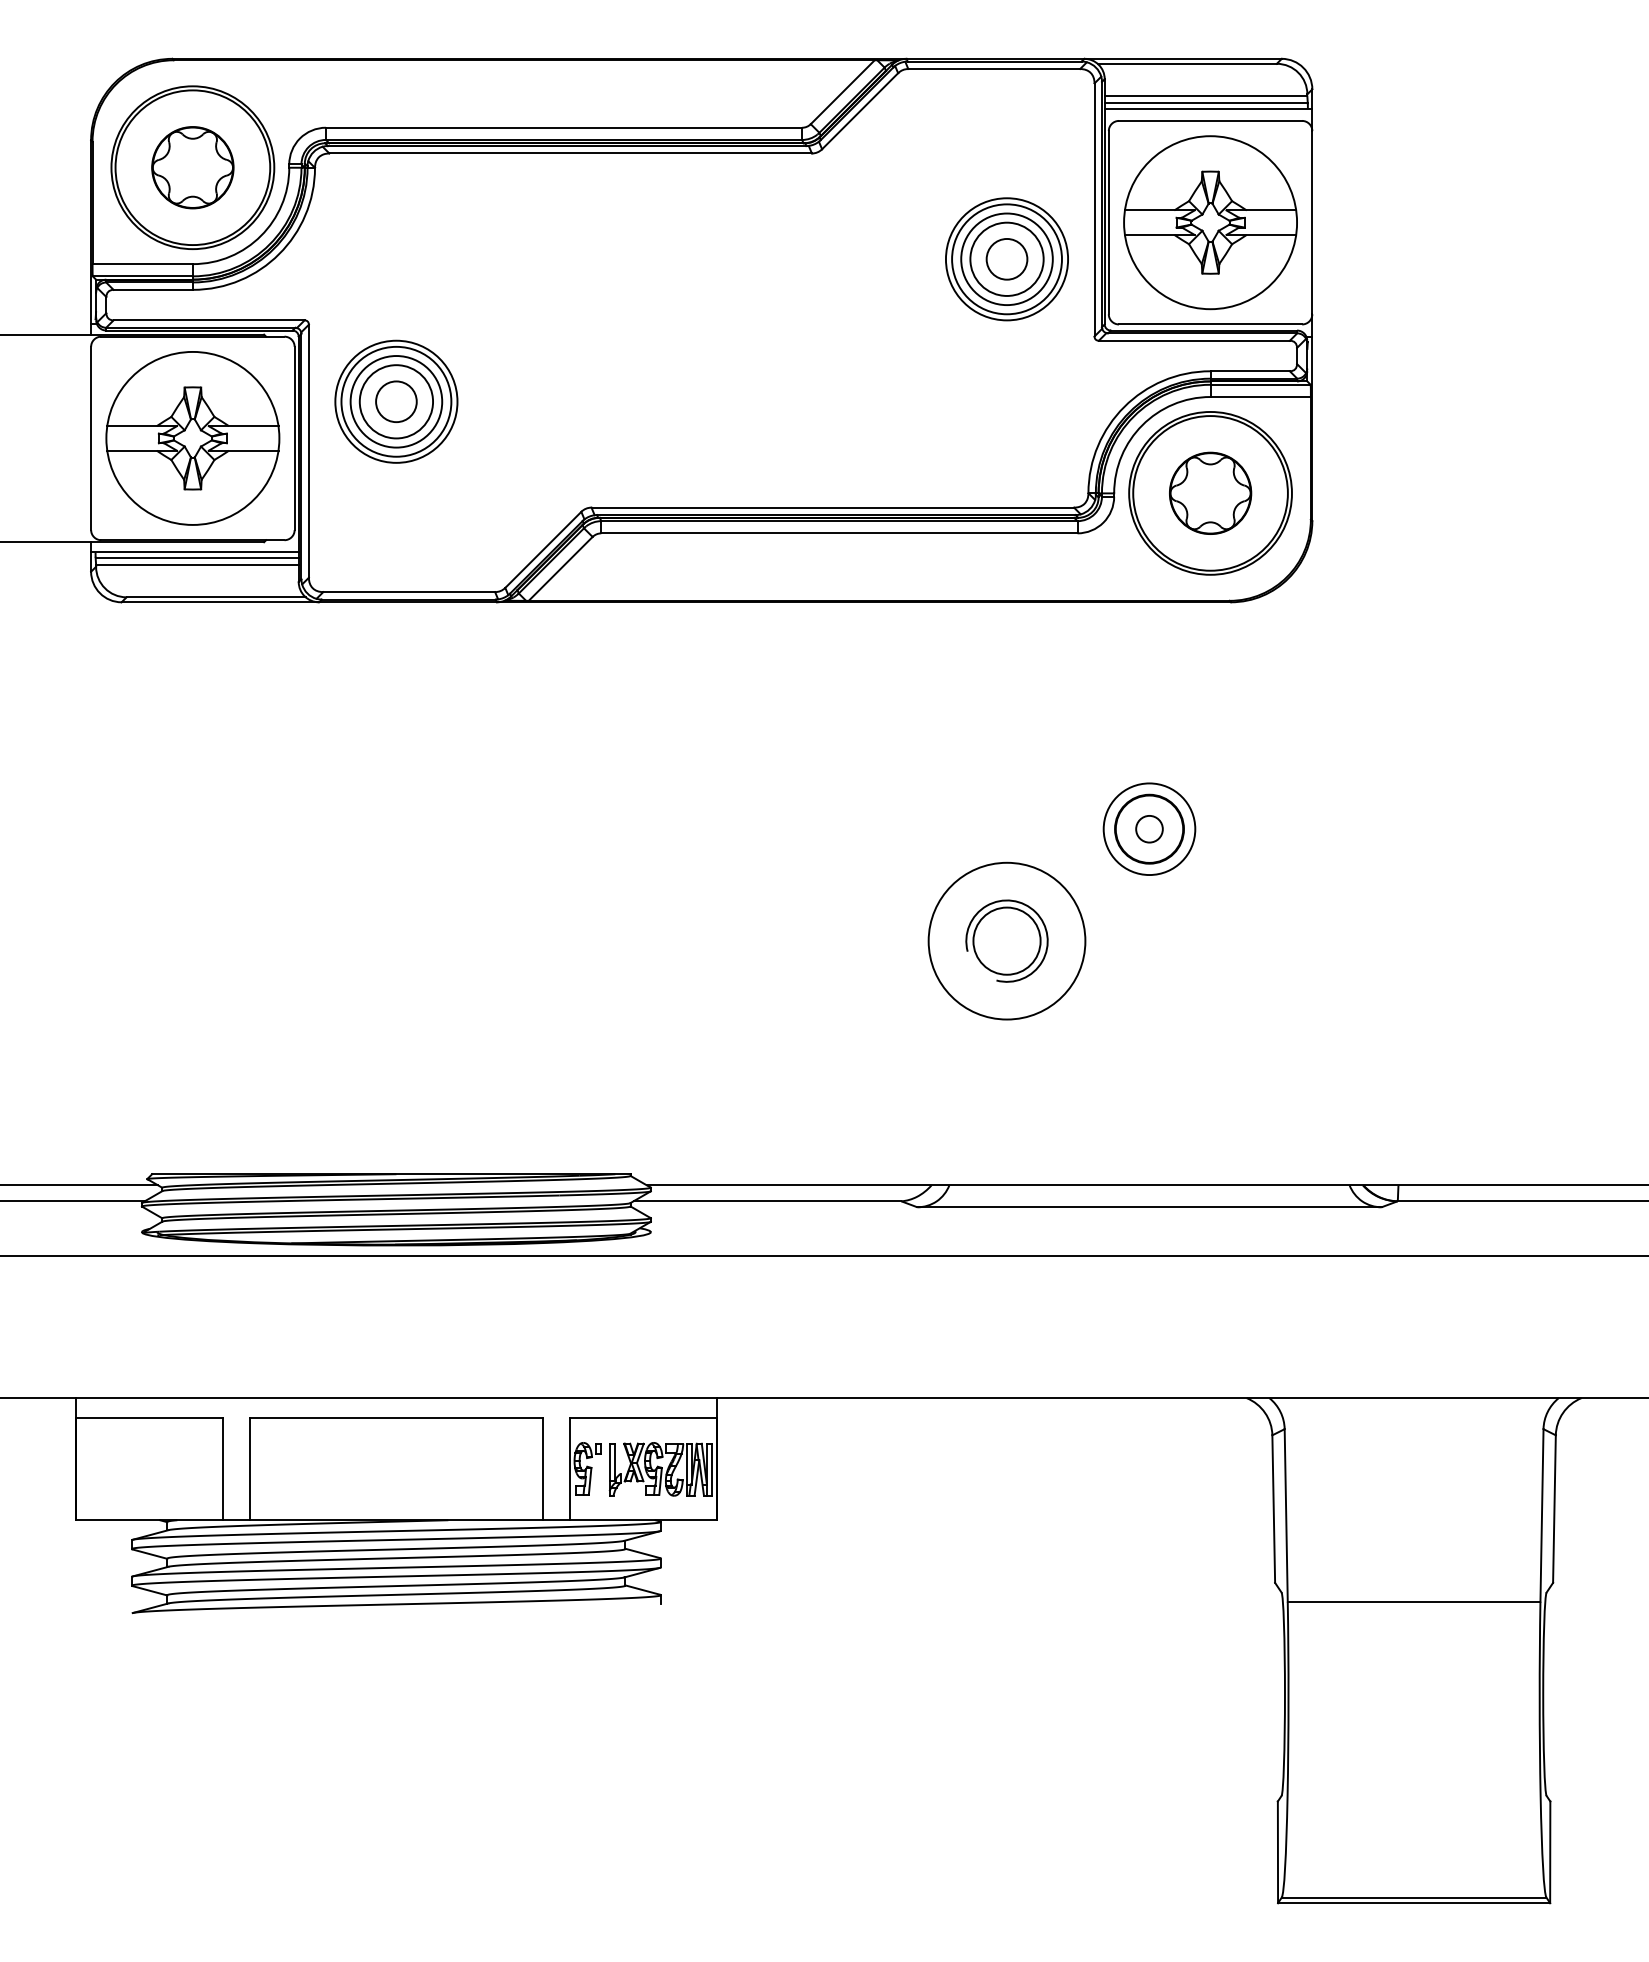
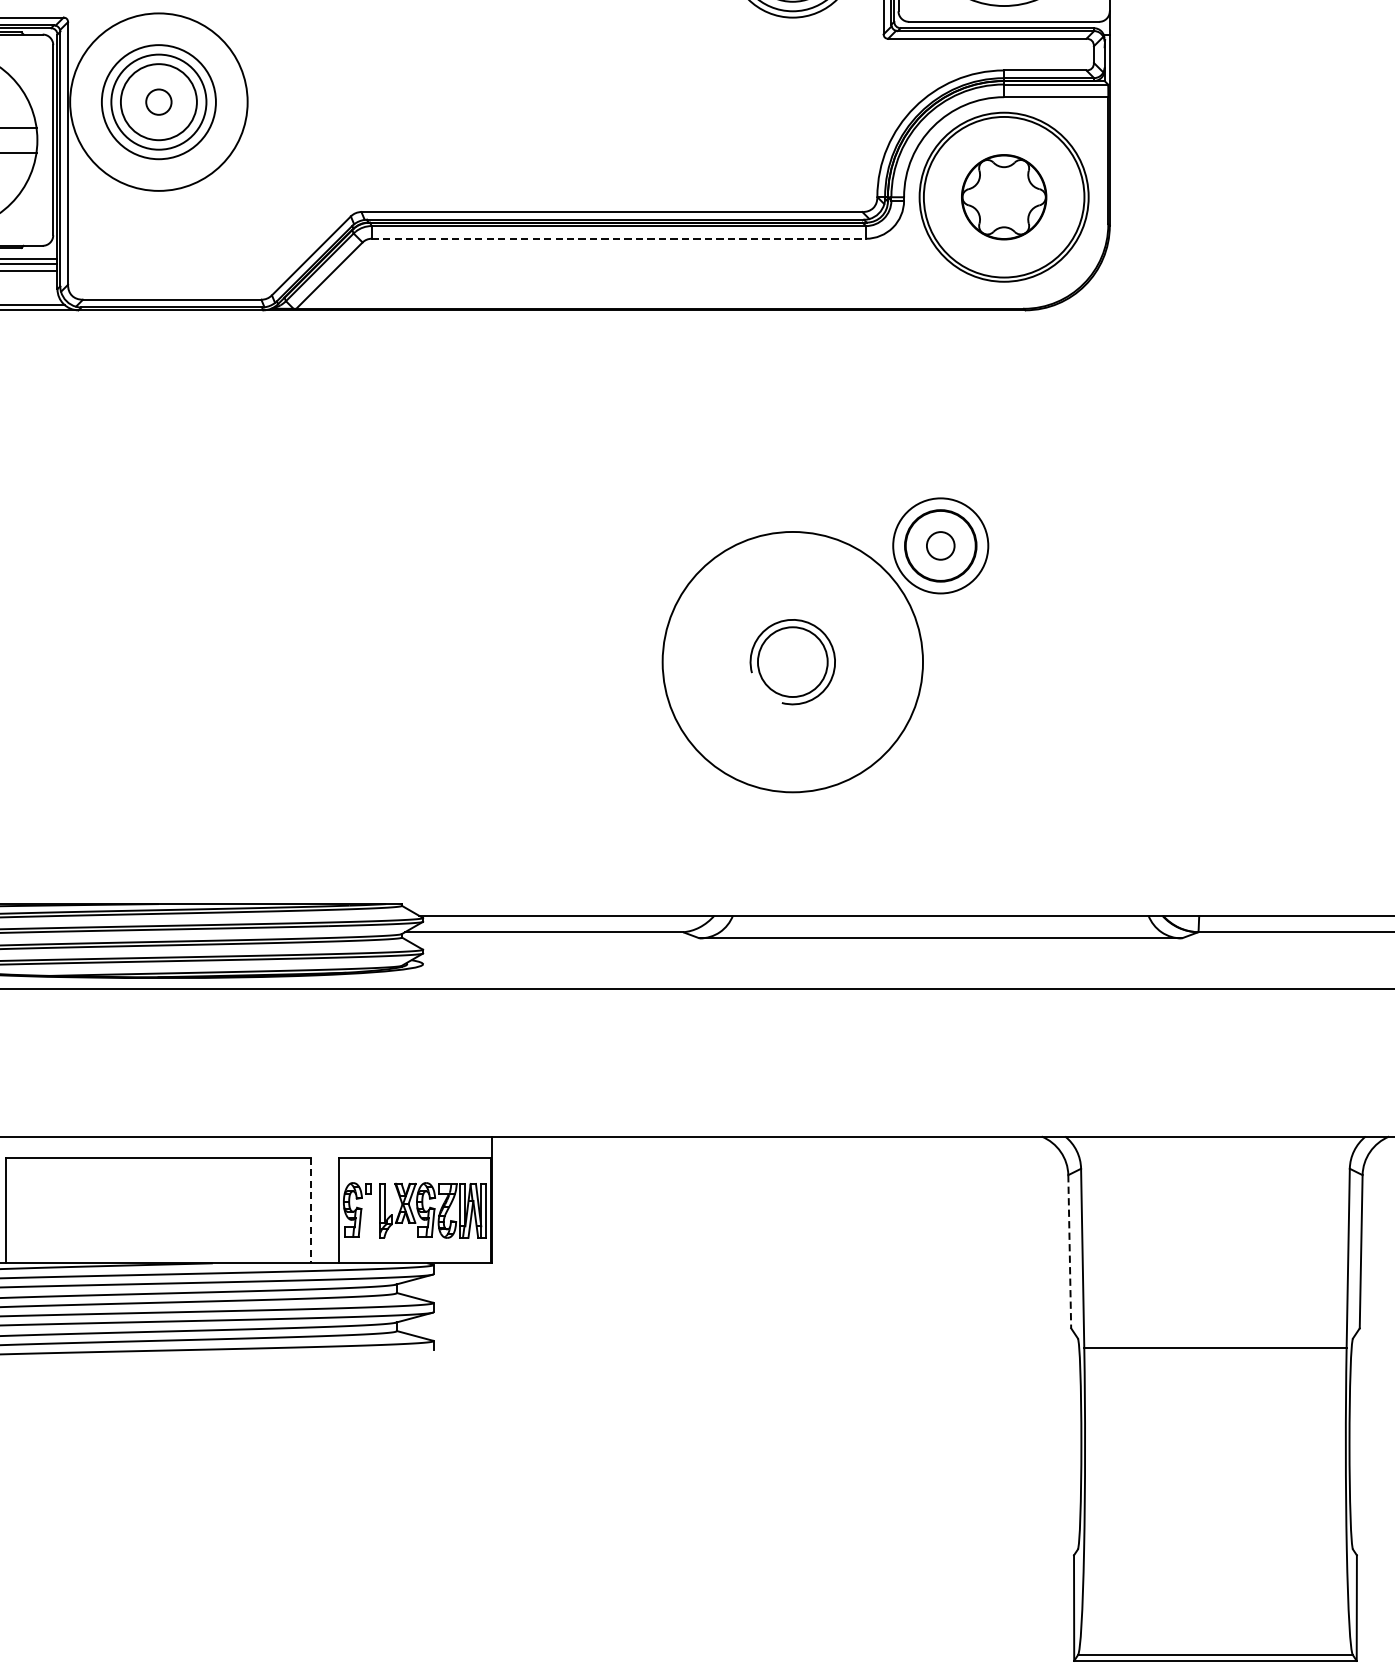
circle: (396, 401) -> (158, 101), size x0.6
circle: (396, 401) -> (158, 101), size x1.4
line: (839, 533) -> (618, 238), solid -> dashed
circle: (1006, 940) -> (792, 661), size x1.6
line: (543, 1469) -> (311, 1210), solid -> dashed
line: (1273, 1509) -> (1069, 1252), solid -> dashed

